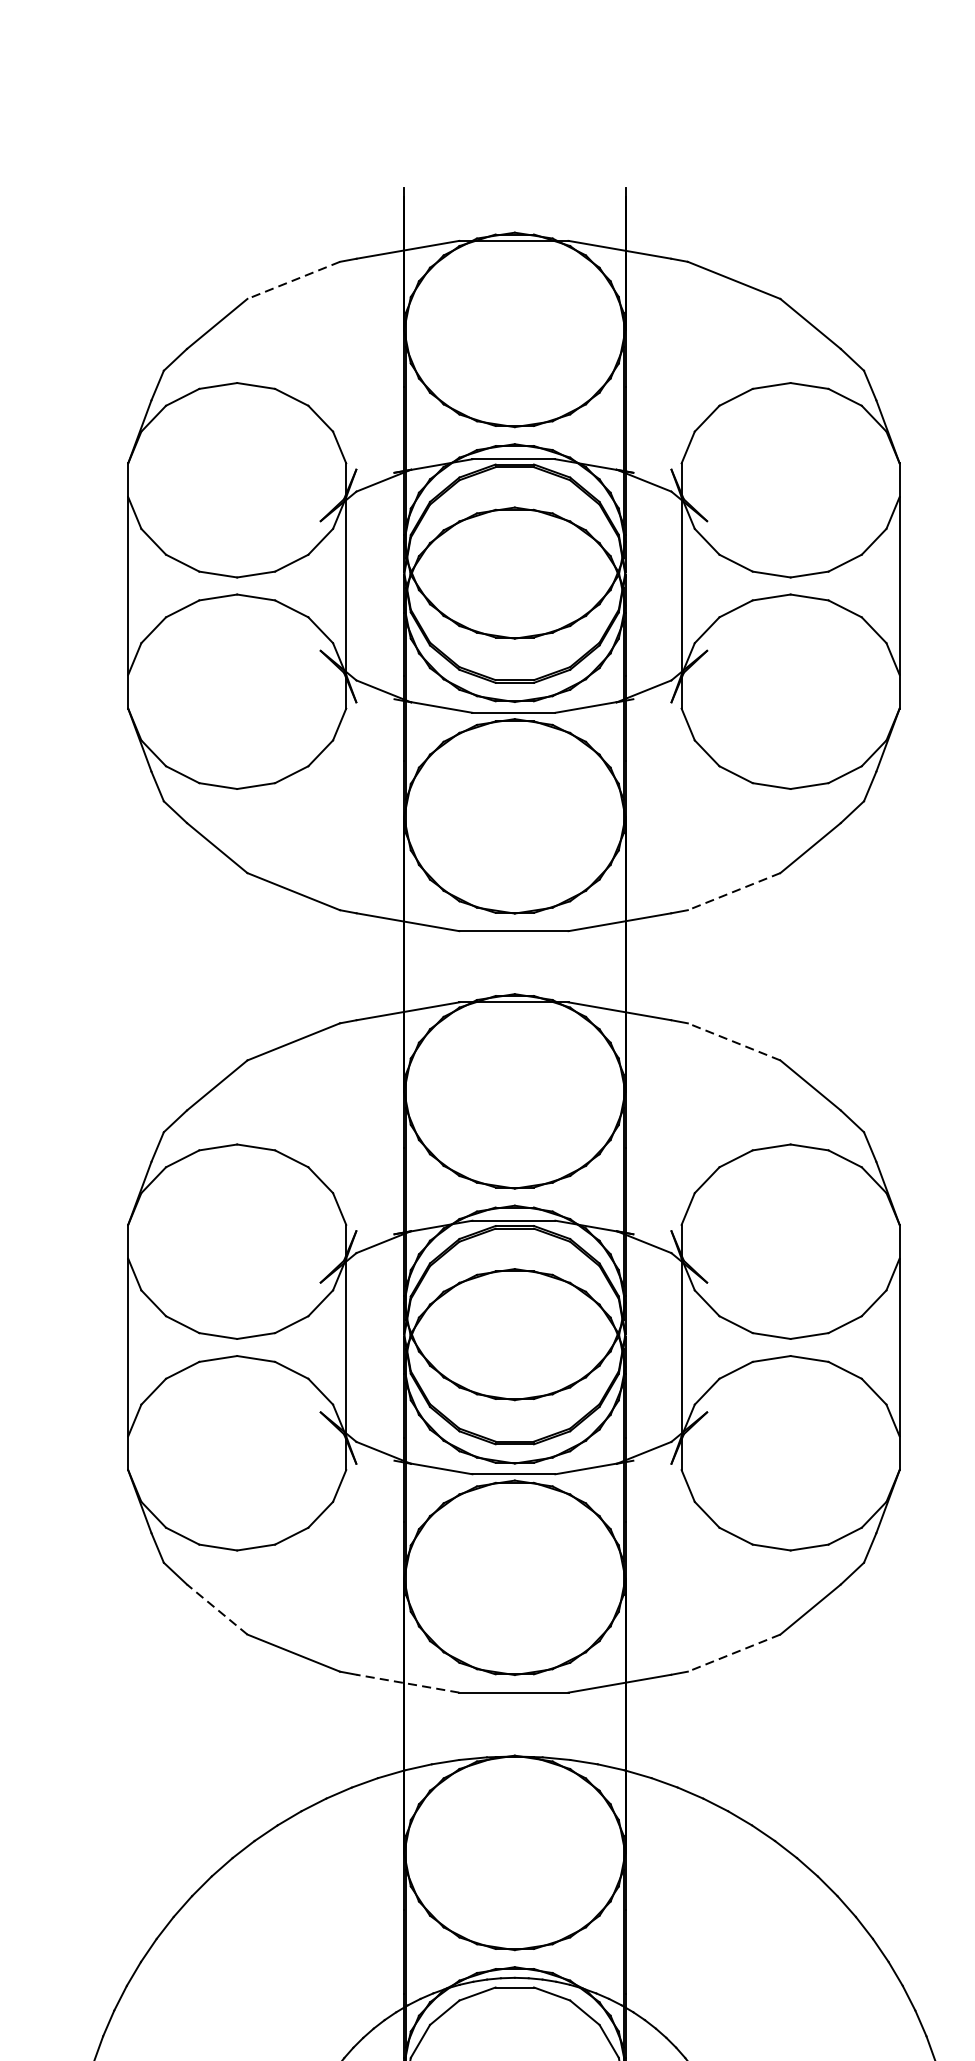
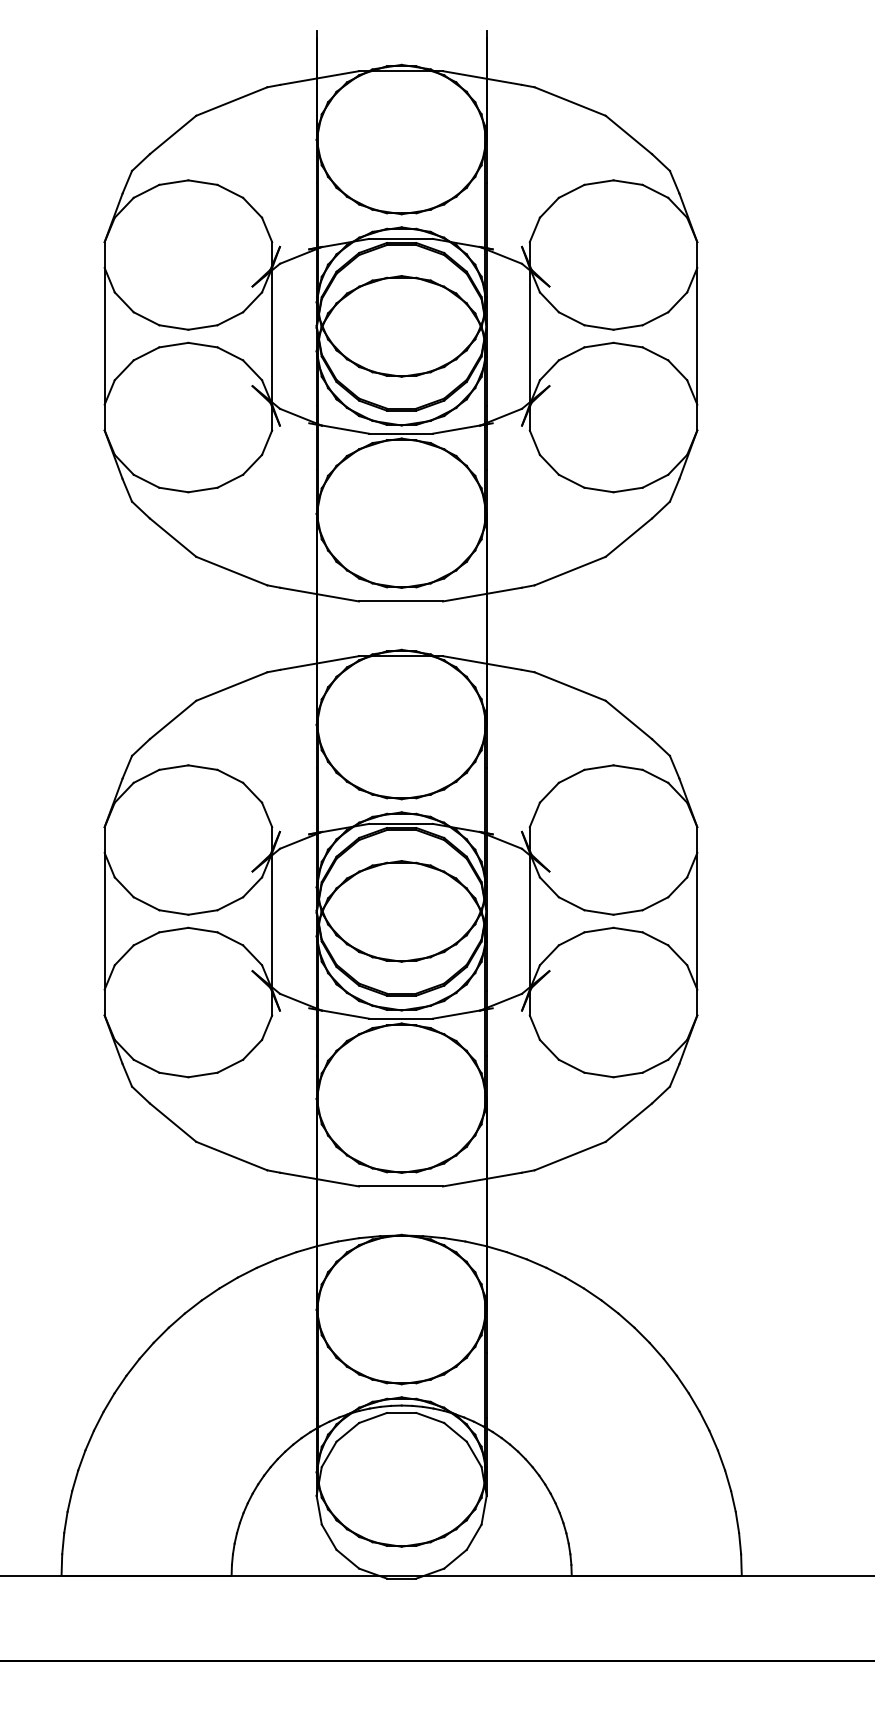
line: (293, 280) -> (231, 101), dashed -> solid
line: (733, 892) -> (569, 571), dashed -> solid
line: (733, 1041) -> (569, 686), dashed -> solid
line: (216, 1609) -> (172, 1122), dashed -> solid
line: (733, 1653) -> (569, 1156), dashed -> solid
line: (407, 1683) -> (319, 1179), dashed -> solid

